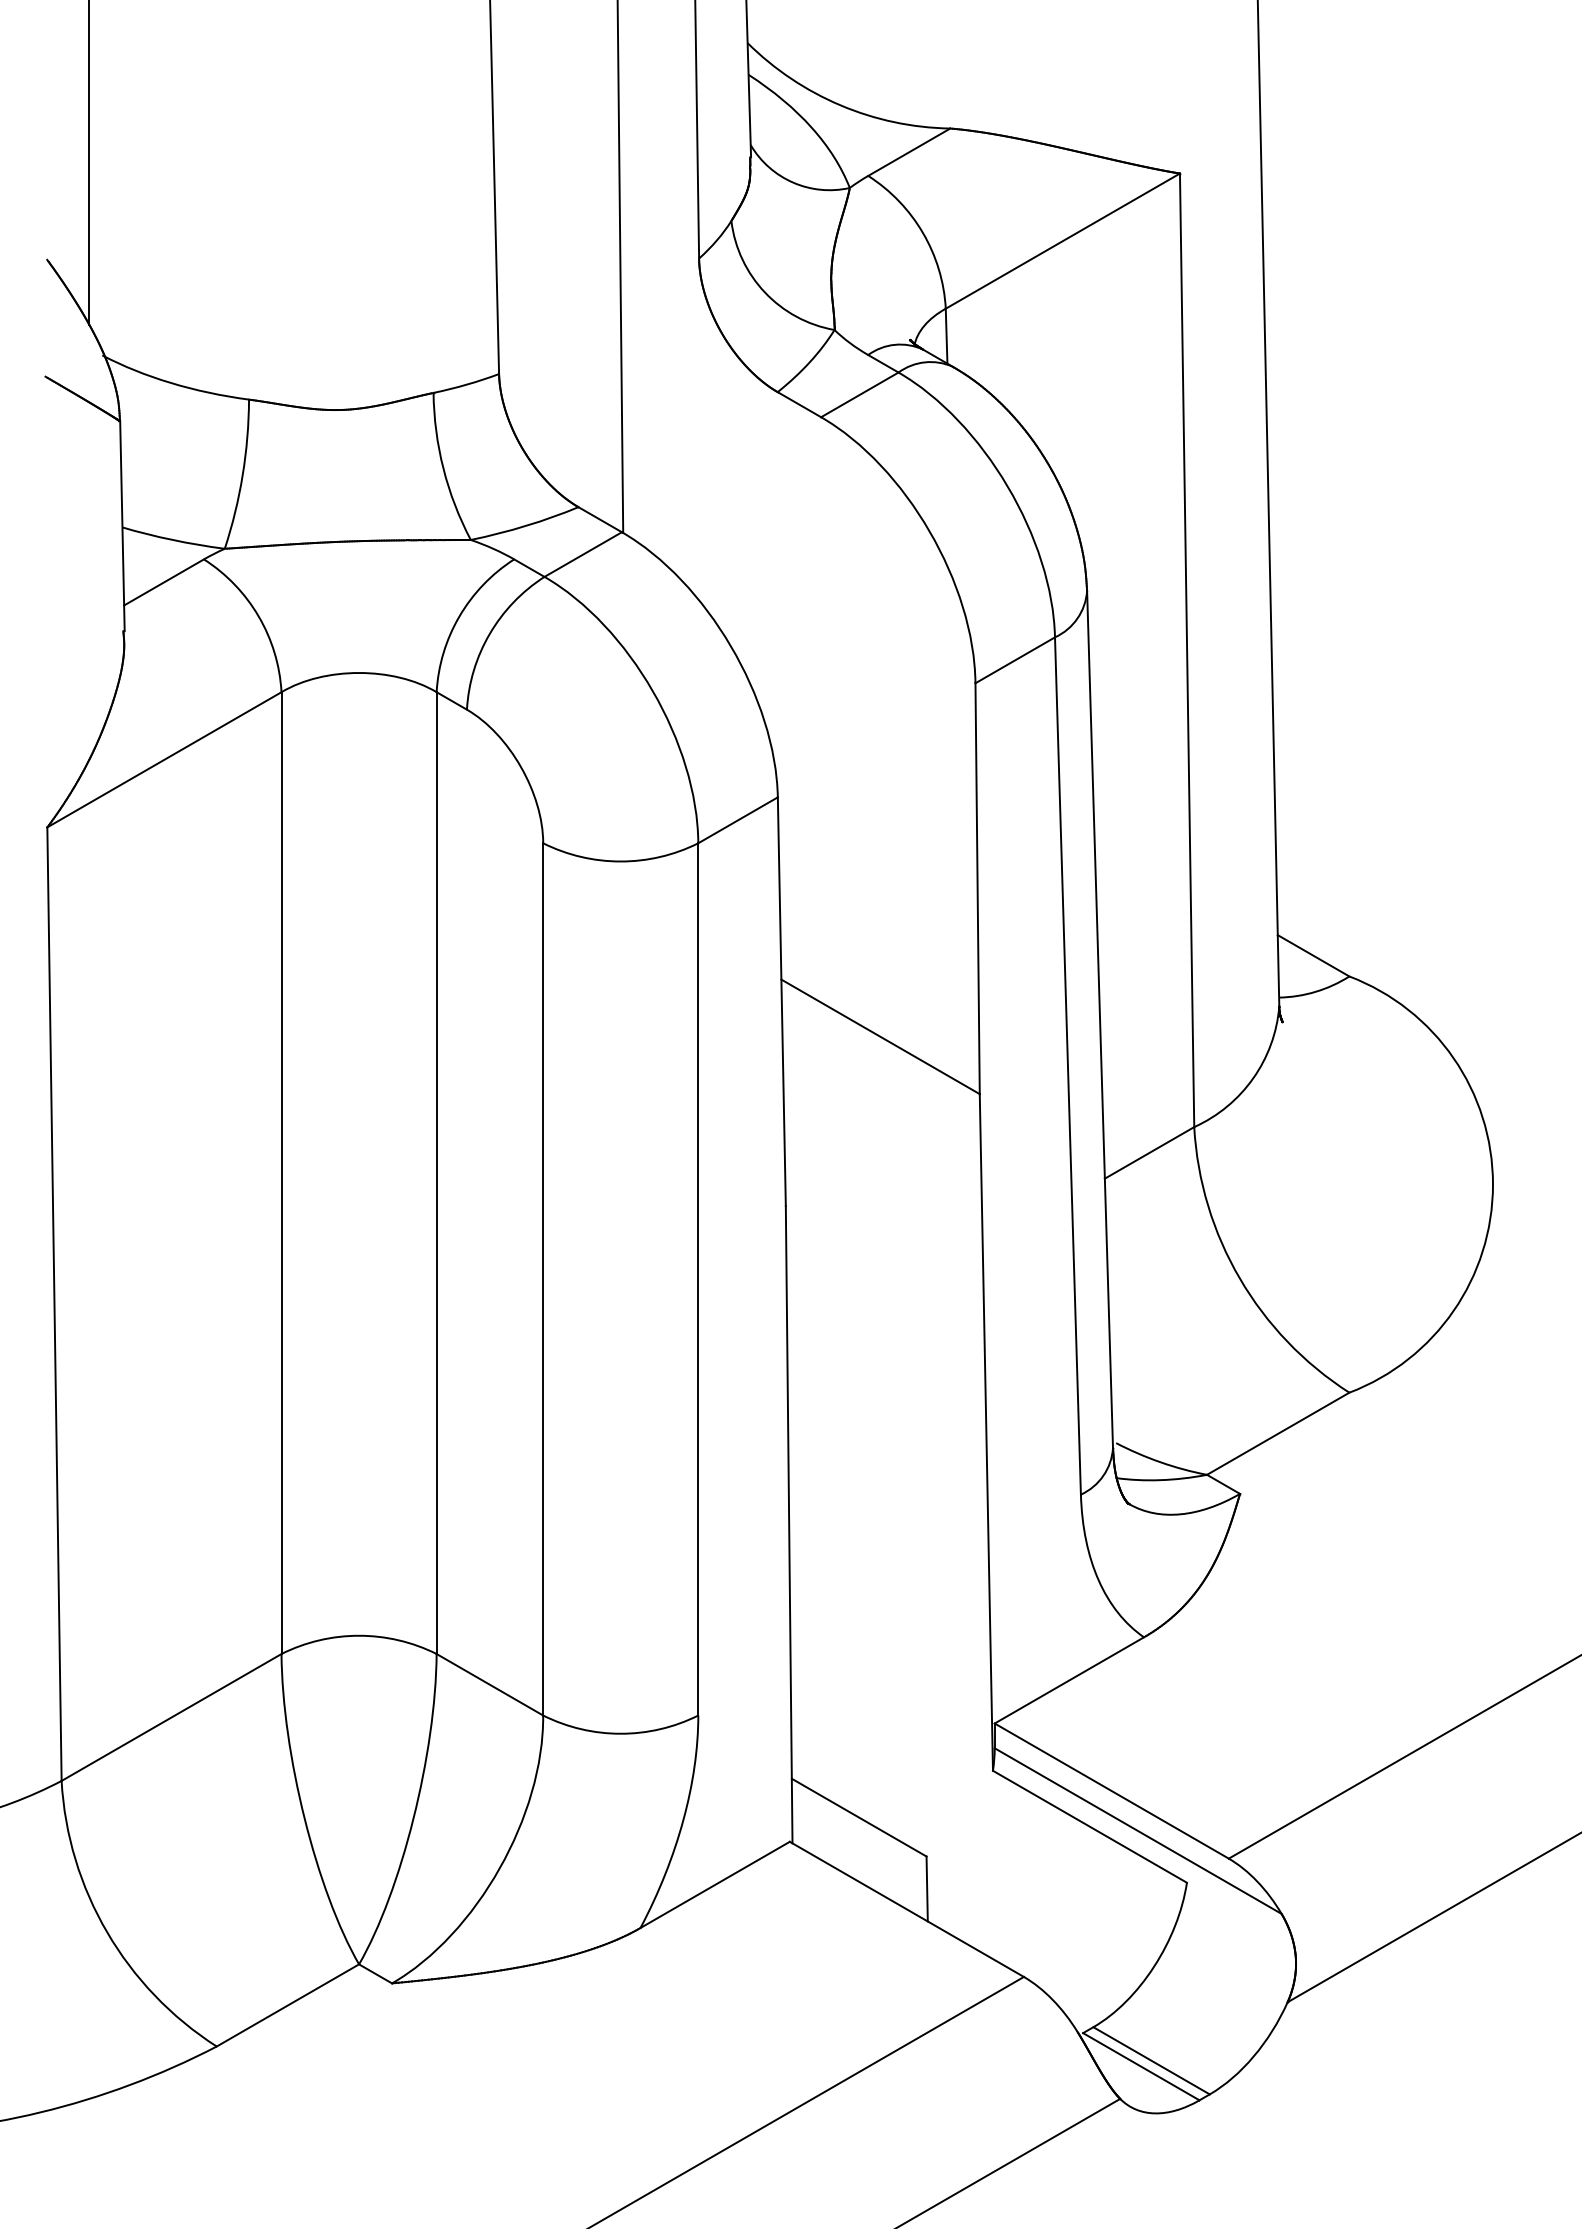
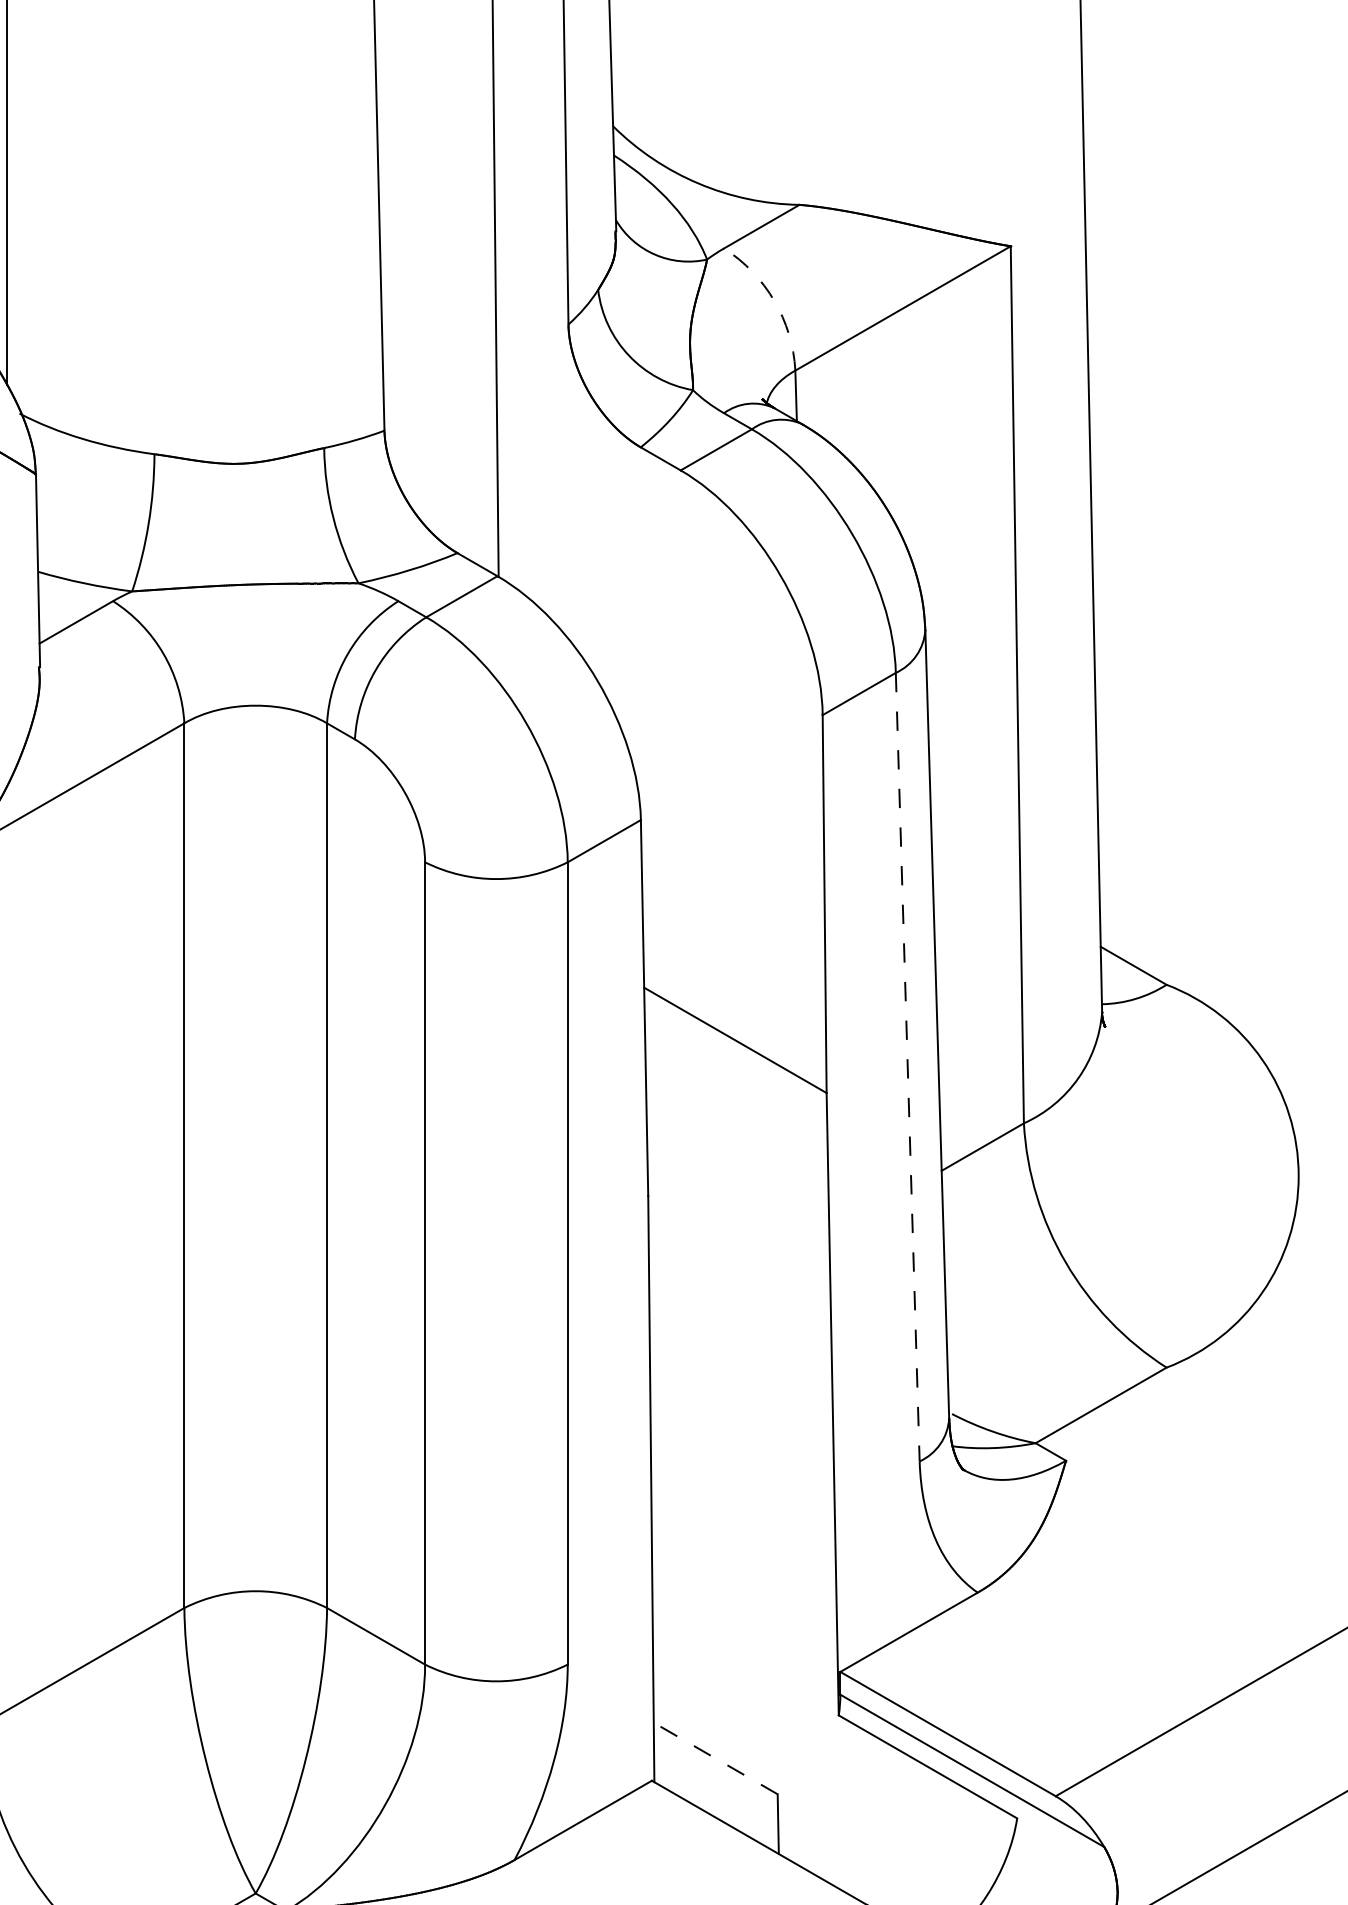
arc: (922, 233) -> (773, 301), solid -> dashed
line: (1067, 1066) -> (907, 1067), solid -> dashed
line: (859, 1817) -> (716, 1758), solid -> dashed

